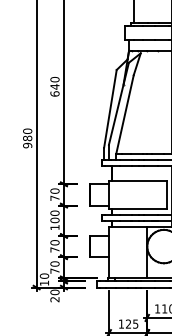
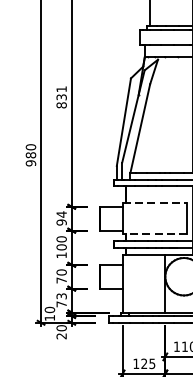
text: (54, 86) -> (61, 96), 640 -> 831
line: (138, 181) -> (155, 203), solid -> dashed
text: (54, 194) -> (61, 218), 70 -> 94
line: (138, 208) -> (155, 233), solid -> dashed
text: (54, 263) -> (61, 295), 70 -> 73

